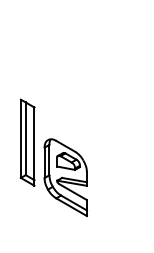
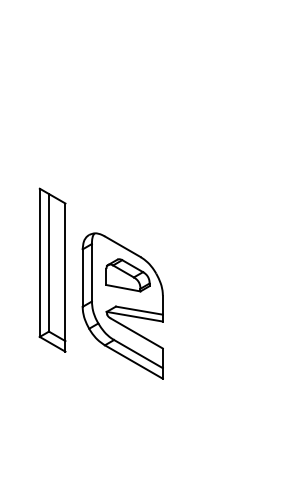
part: (65, 177) -> (122, 305), moved

